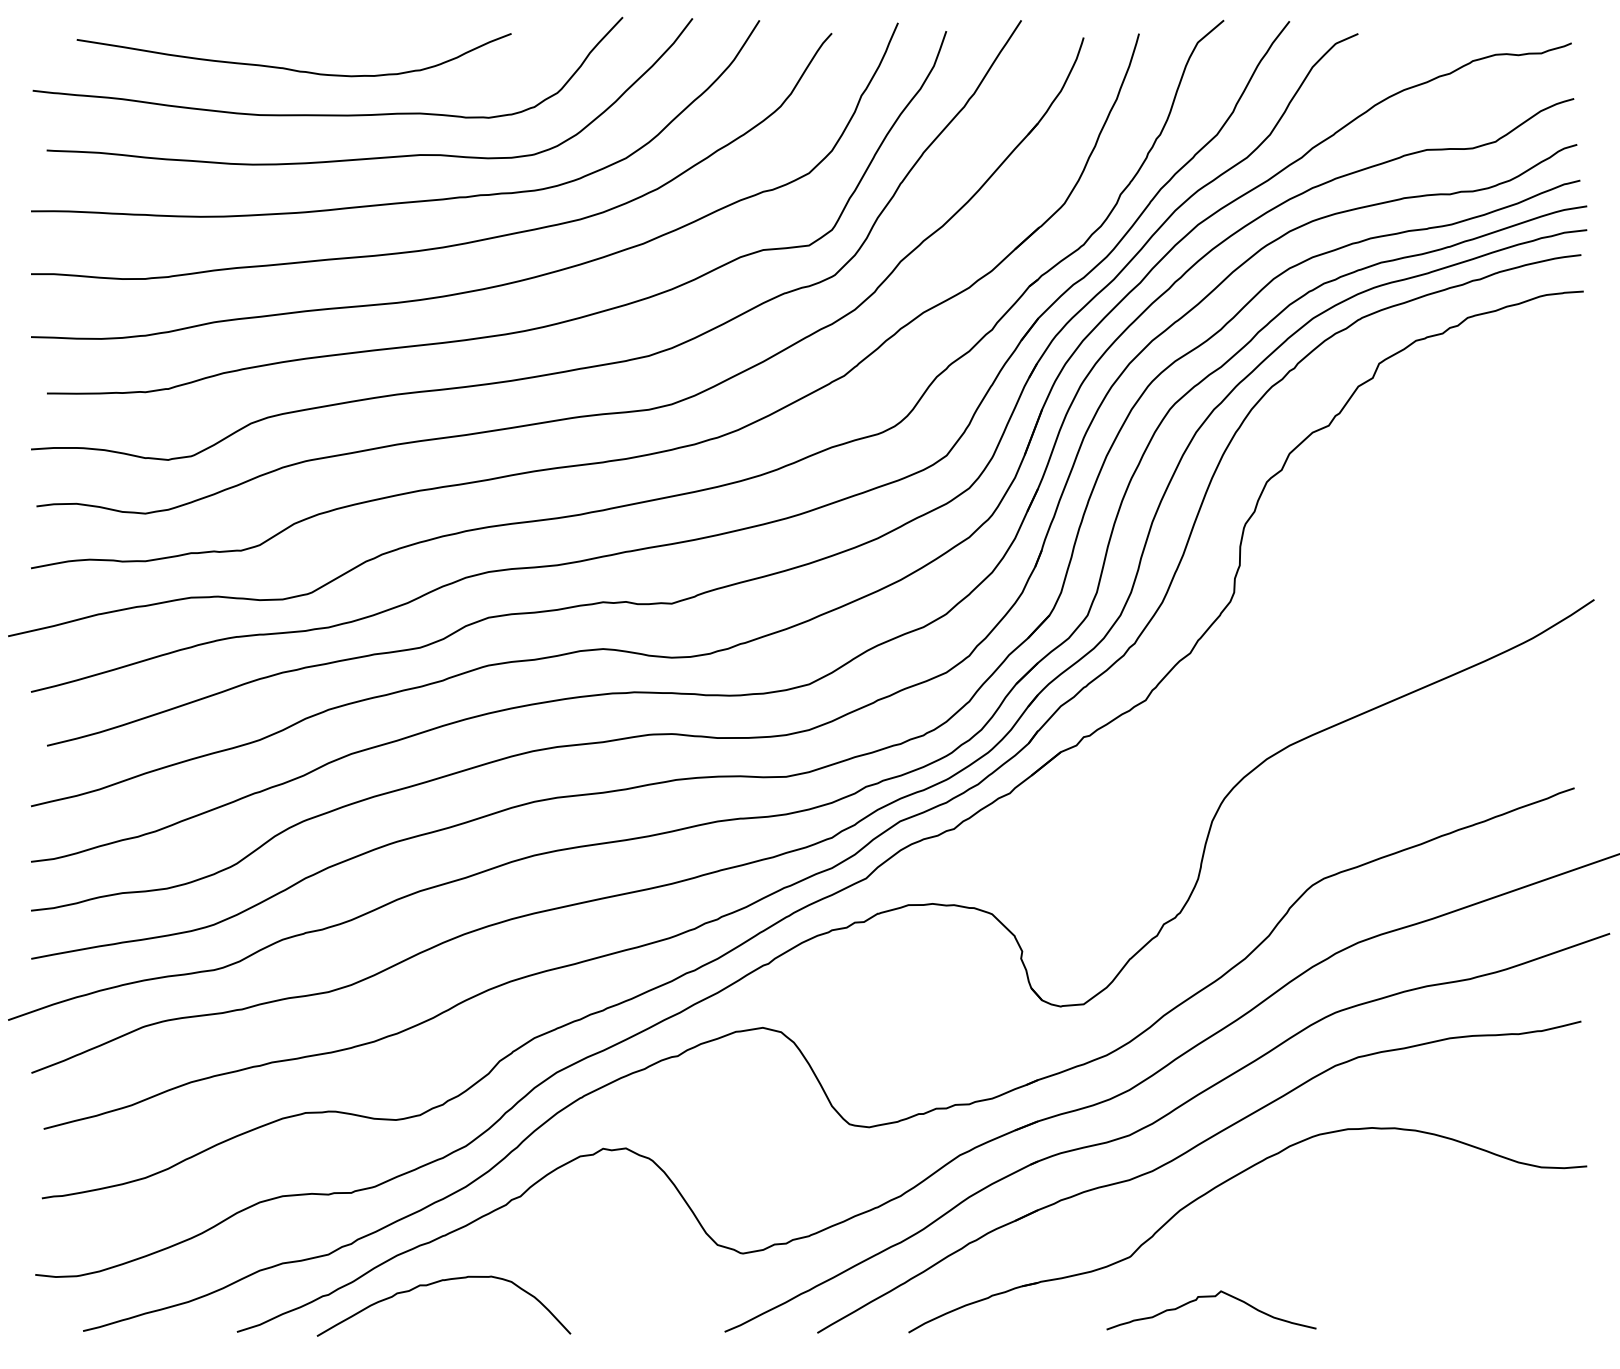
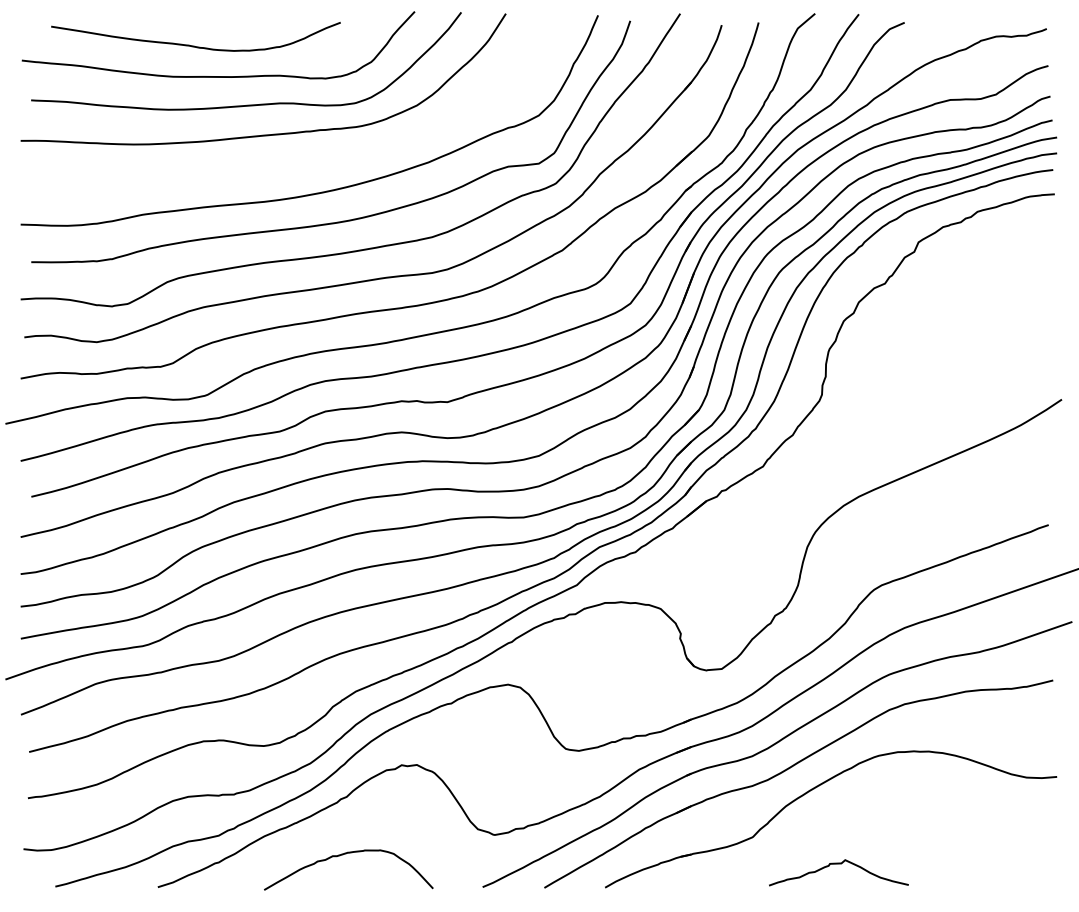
curve: (452, 243) -> (301, 162), removed
curve: (436, 1284) -> (343, 855), moved
curve: (1210, 1297) -> (838, 864), moved

